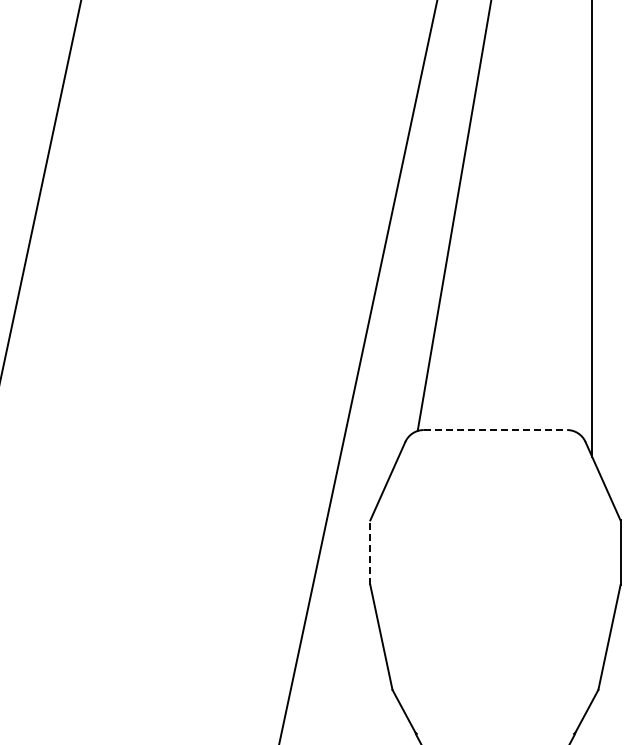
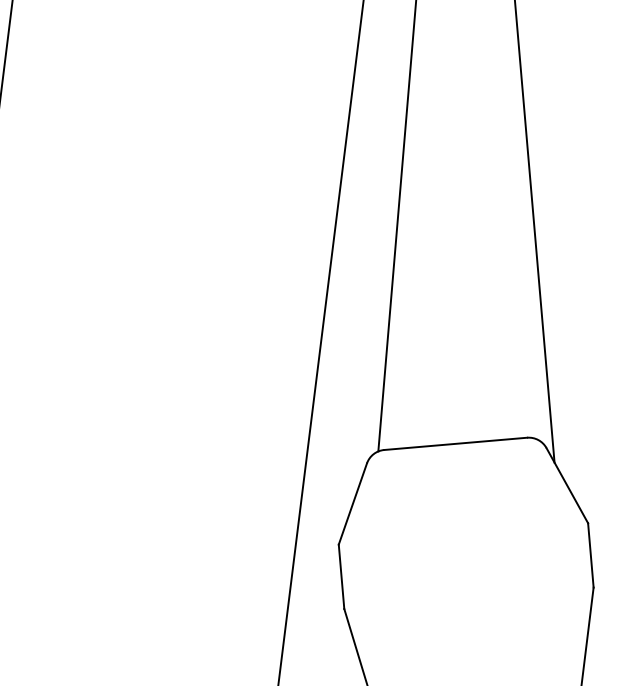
line: (495, 430) -> (455, 444), dashed -> solid
line: (370, 552) -> (341, 576), dashed -> solid

